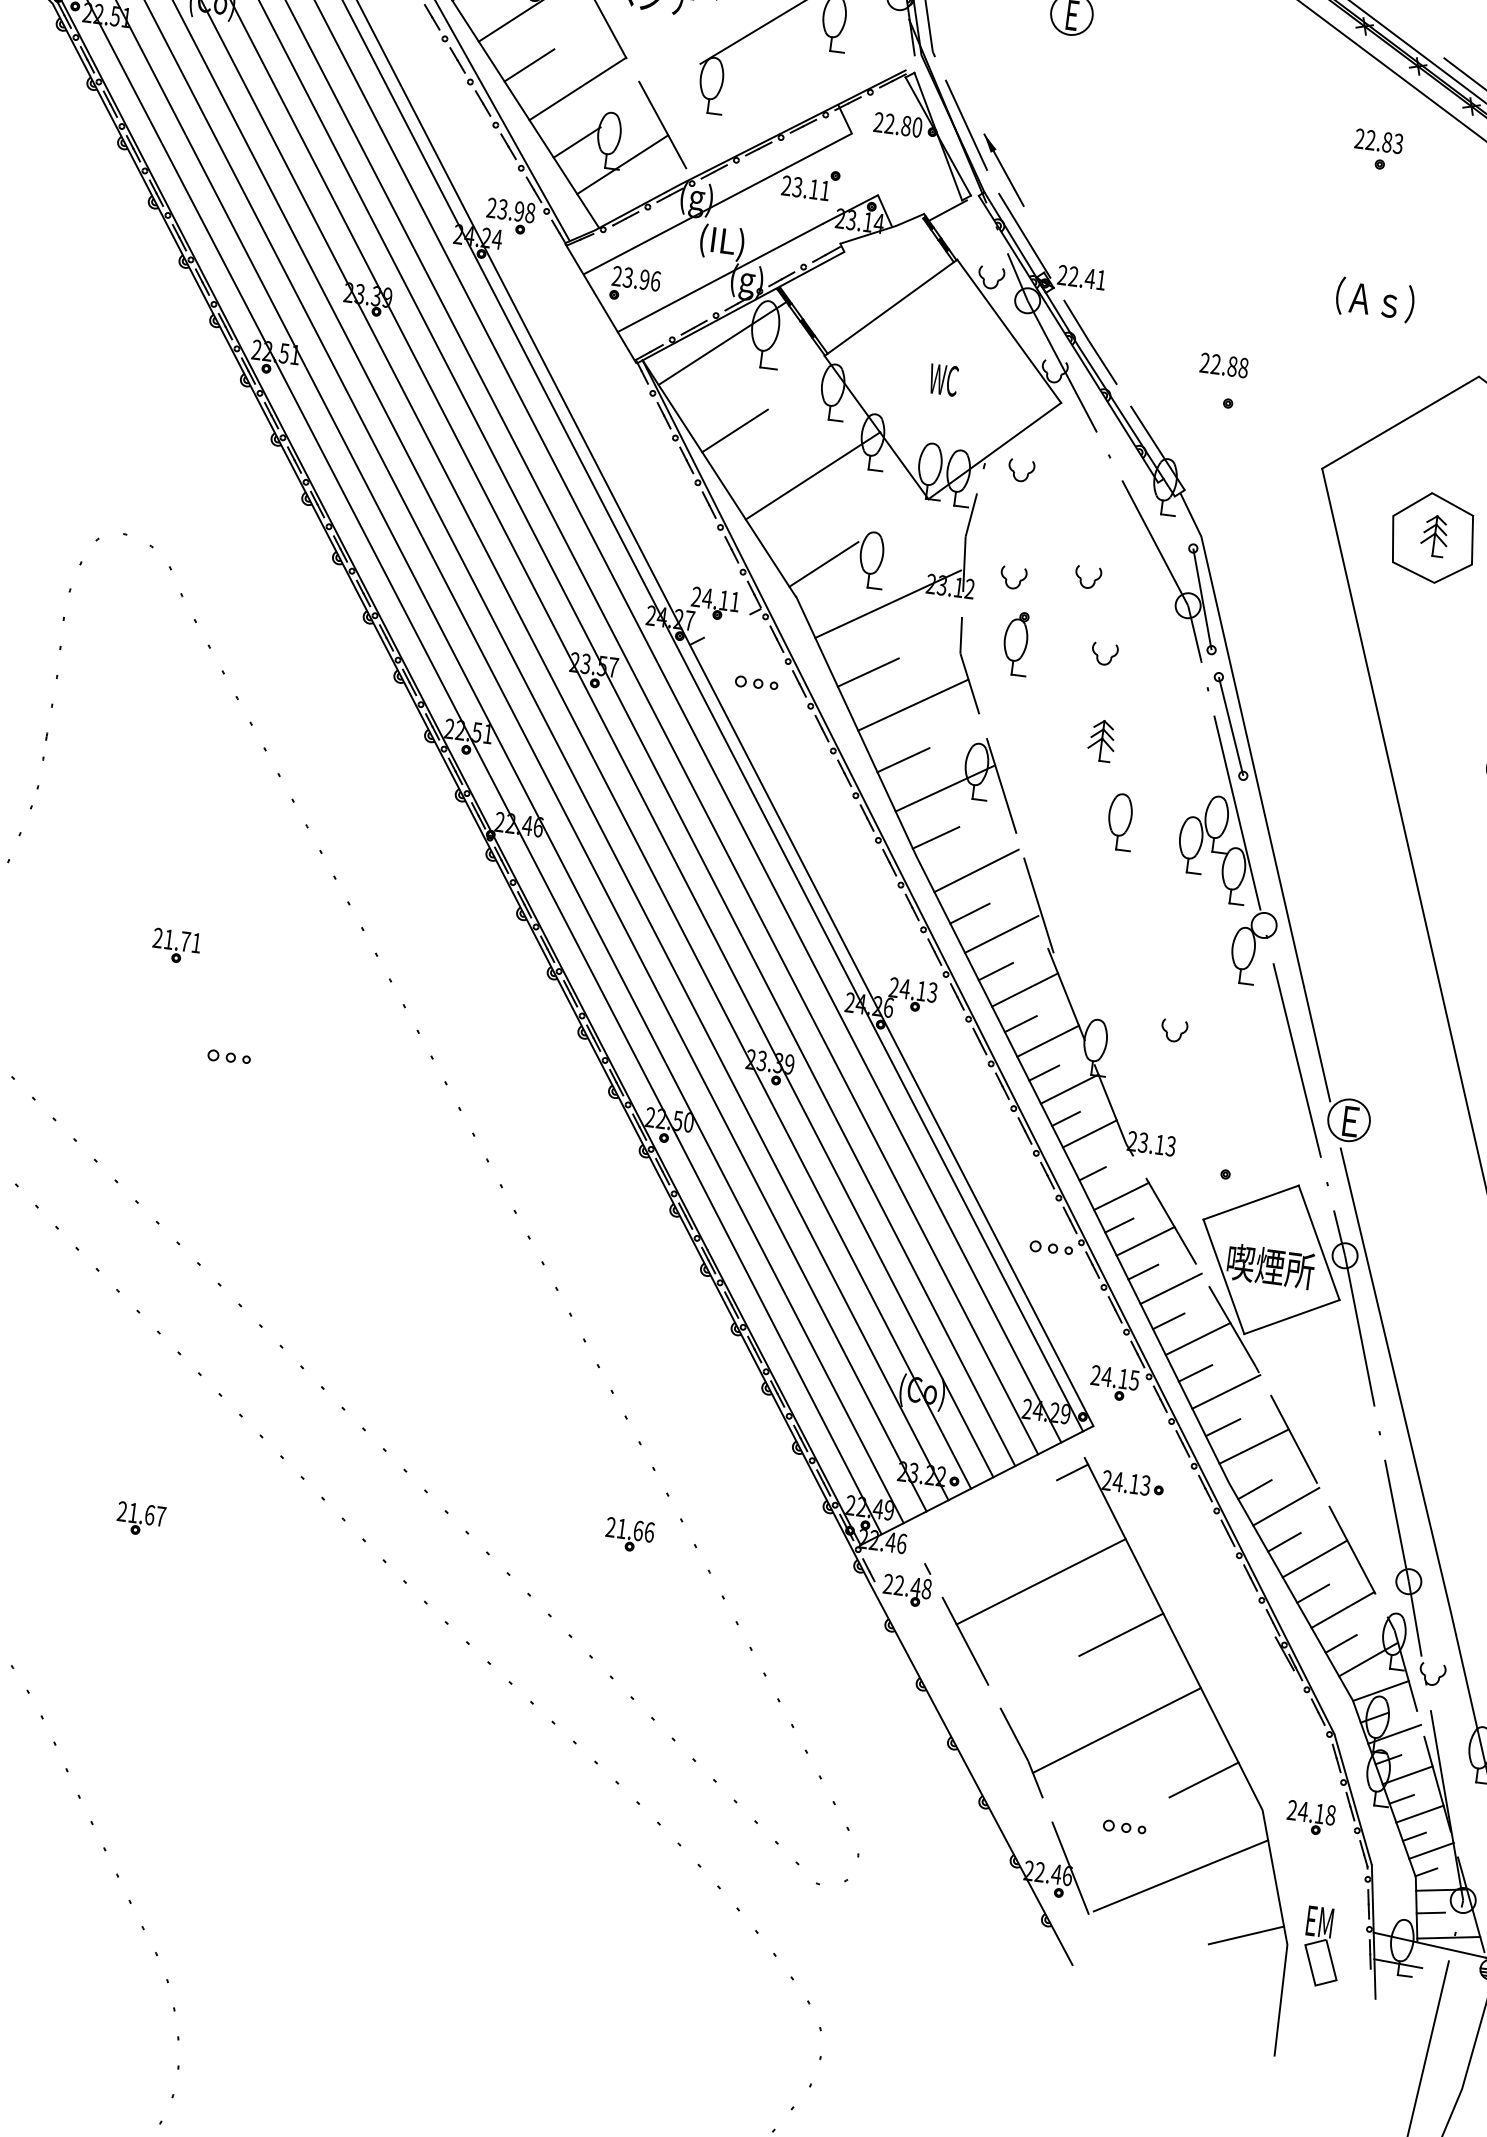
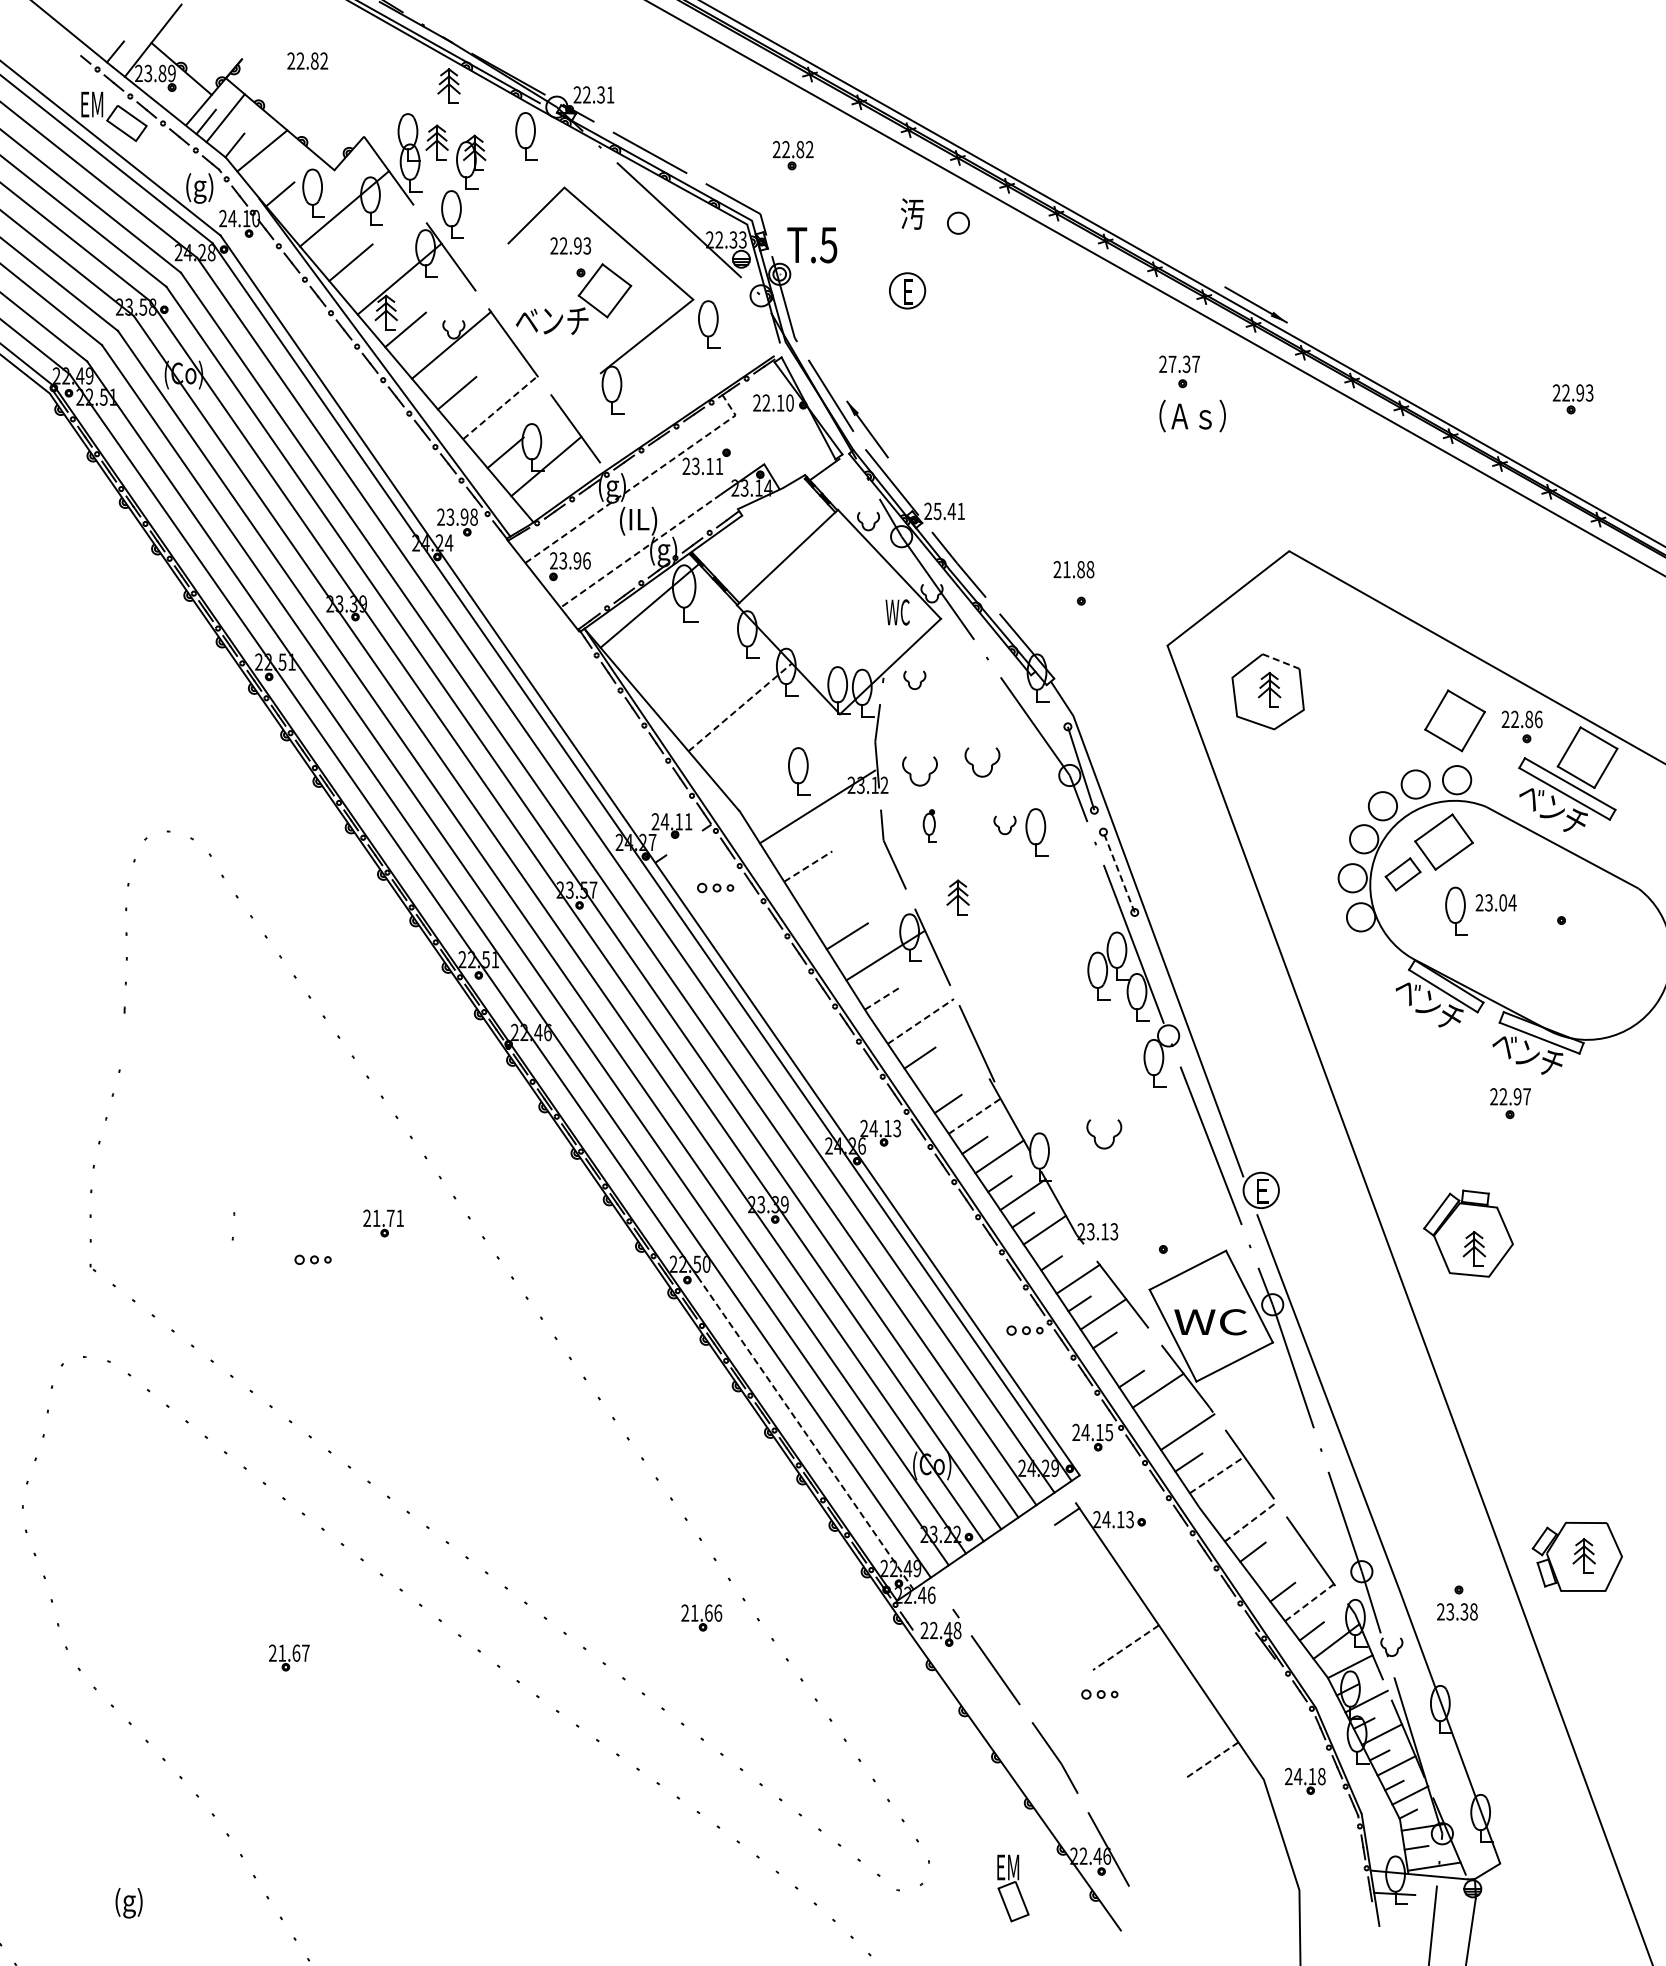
line: (577, 88) -> (500, 407), solid -> dashed
text: (906, 125) -> (780, 402), 22.80 -> 22.10
text: (1383, 142) -> (1183, 364), 22.83 -> 27.37
line: (733, 195) -> (642, 480), solid -> dashed
text: (1073, 276) -> (937, 511), 22.41 -> 25.41
line: (719, 278) -> (640, 551), solid -> dashed
text: (1375, 299) -> (1192, 415), moved
text: (1215, 364) -> (1066, 569), 22.88 -> 21.88
text: (943, 380) -> (897, 612), moved
line: (734, 430) -> (669, 677), removed
line: (813, 476) -> (740, 707), solid -> dashed
line: (1453, 504) -> (1281, 661), solid -> dashed
line: (823, 564) -> (758, 780), removed
part: (1013, 577) -> (919, 770), size x1.6
part: (1087, 577) -> (982, 762), size x1.6
part: (1016, 642) -> (929, 825), size x0.6
line: (868, 672) -> (808, 866), solid -> dashed
line: (913, 704) -> (849, 888), removed
line: (1230, 725) -> (1118, 871), solid -> dashed
part: (1101, 740) -> (957, 897), moved
curve: (42, 760) -> (233, 1215), moved
part: (1120, 821) -> (1036, 832), moved
line: (936, 838) -> (883, 998), solid -> dashed
line: (976, 870) -> (920, 1021), solid -> dashed
line: (1001, 933) -> (948, 1071), removed
part: (176, 946) -> (383, 1223), moved
line: (1025, 990) -> (975, 1116), solid -> dashed
part: (1174, 1031) -> (1104, 1134), size x1.6
text: (1270, 1266) -> (1211, 1321), 喫煙所 -> WC
line: (1171, 1288) -> (1130, 1351), removed
line: (778, 1335) -> (805, 1433), solid -> dashed
line: (1195, 1372) -> (1159, 1419), removed
line: (1253, 1447) -> (1216, 1475), solid -> dashed
line: (1255, 1488) -> (1222, 1510), removed
line: (1287, 1506) -> (1251, 1521), solid -> dashed
line: (1315, 1558) -> (1280, 1562), removed
line: (1040, 1581) -> (1052, 1611), removed
line: (1342, 1609) -> (1309, 1602), solid -> dashed
line: (1121, 1634) -> (1126, 1647), solid -> dashed
line: (1116, 1730) -> (1132, 1728), removed
line: (1204, 1779) -> (1211, 1760), solid -> dashed
part: (1124, 1827) -> (1099, 1694), moved
line: (1181, 1875) -> (1202, 1843), removed
line: (1245, 1935) -> (1263, 1886), removed
part: (1322, 1947) -> (1013, 1888), moved

